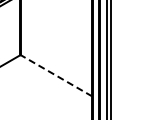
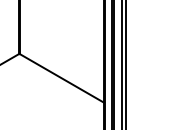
line: (56, 75) -> (61, 77), dashed -> solid

